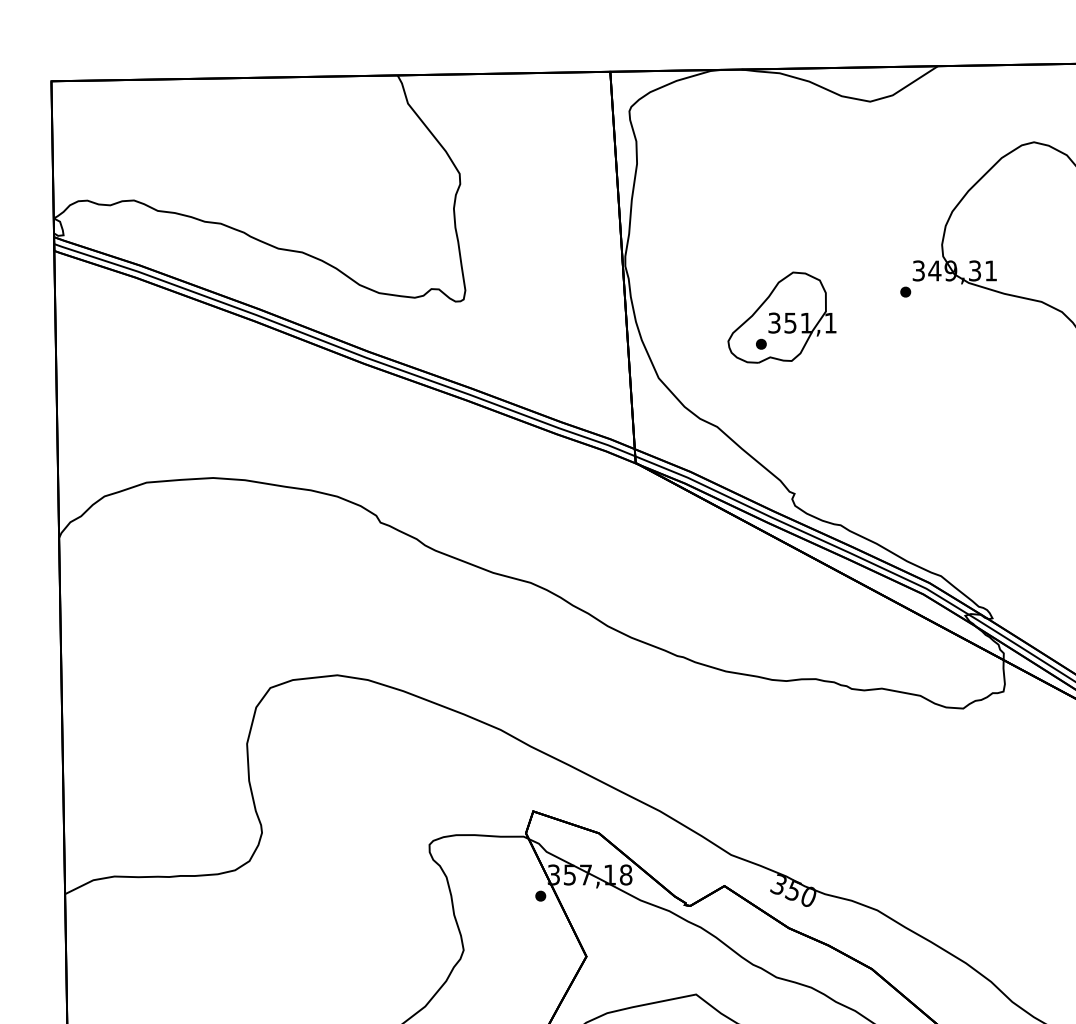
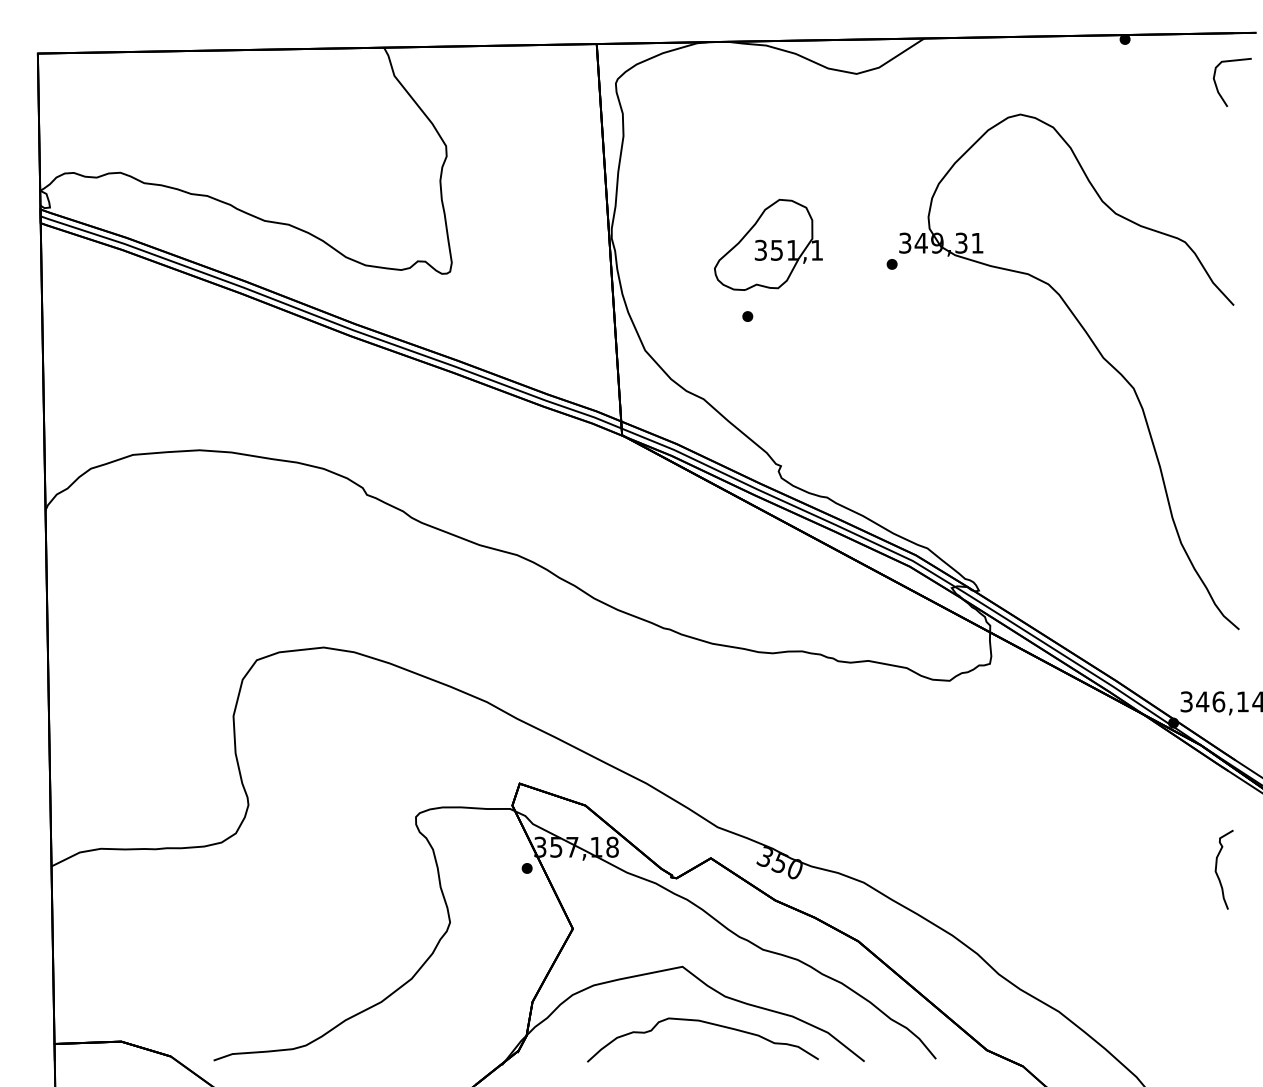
part: (782, 317) -> (768, 244), moved

